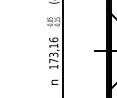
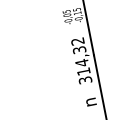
text: (53, 53) -> (81, 61), 173,16 -> 314,32

